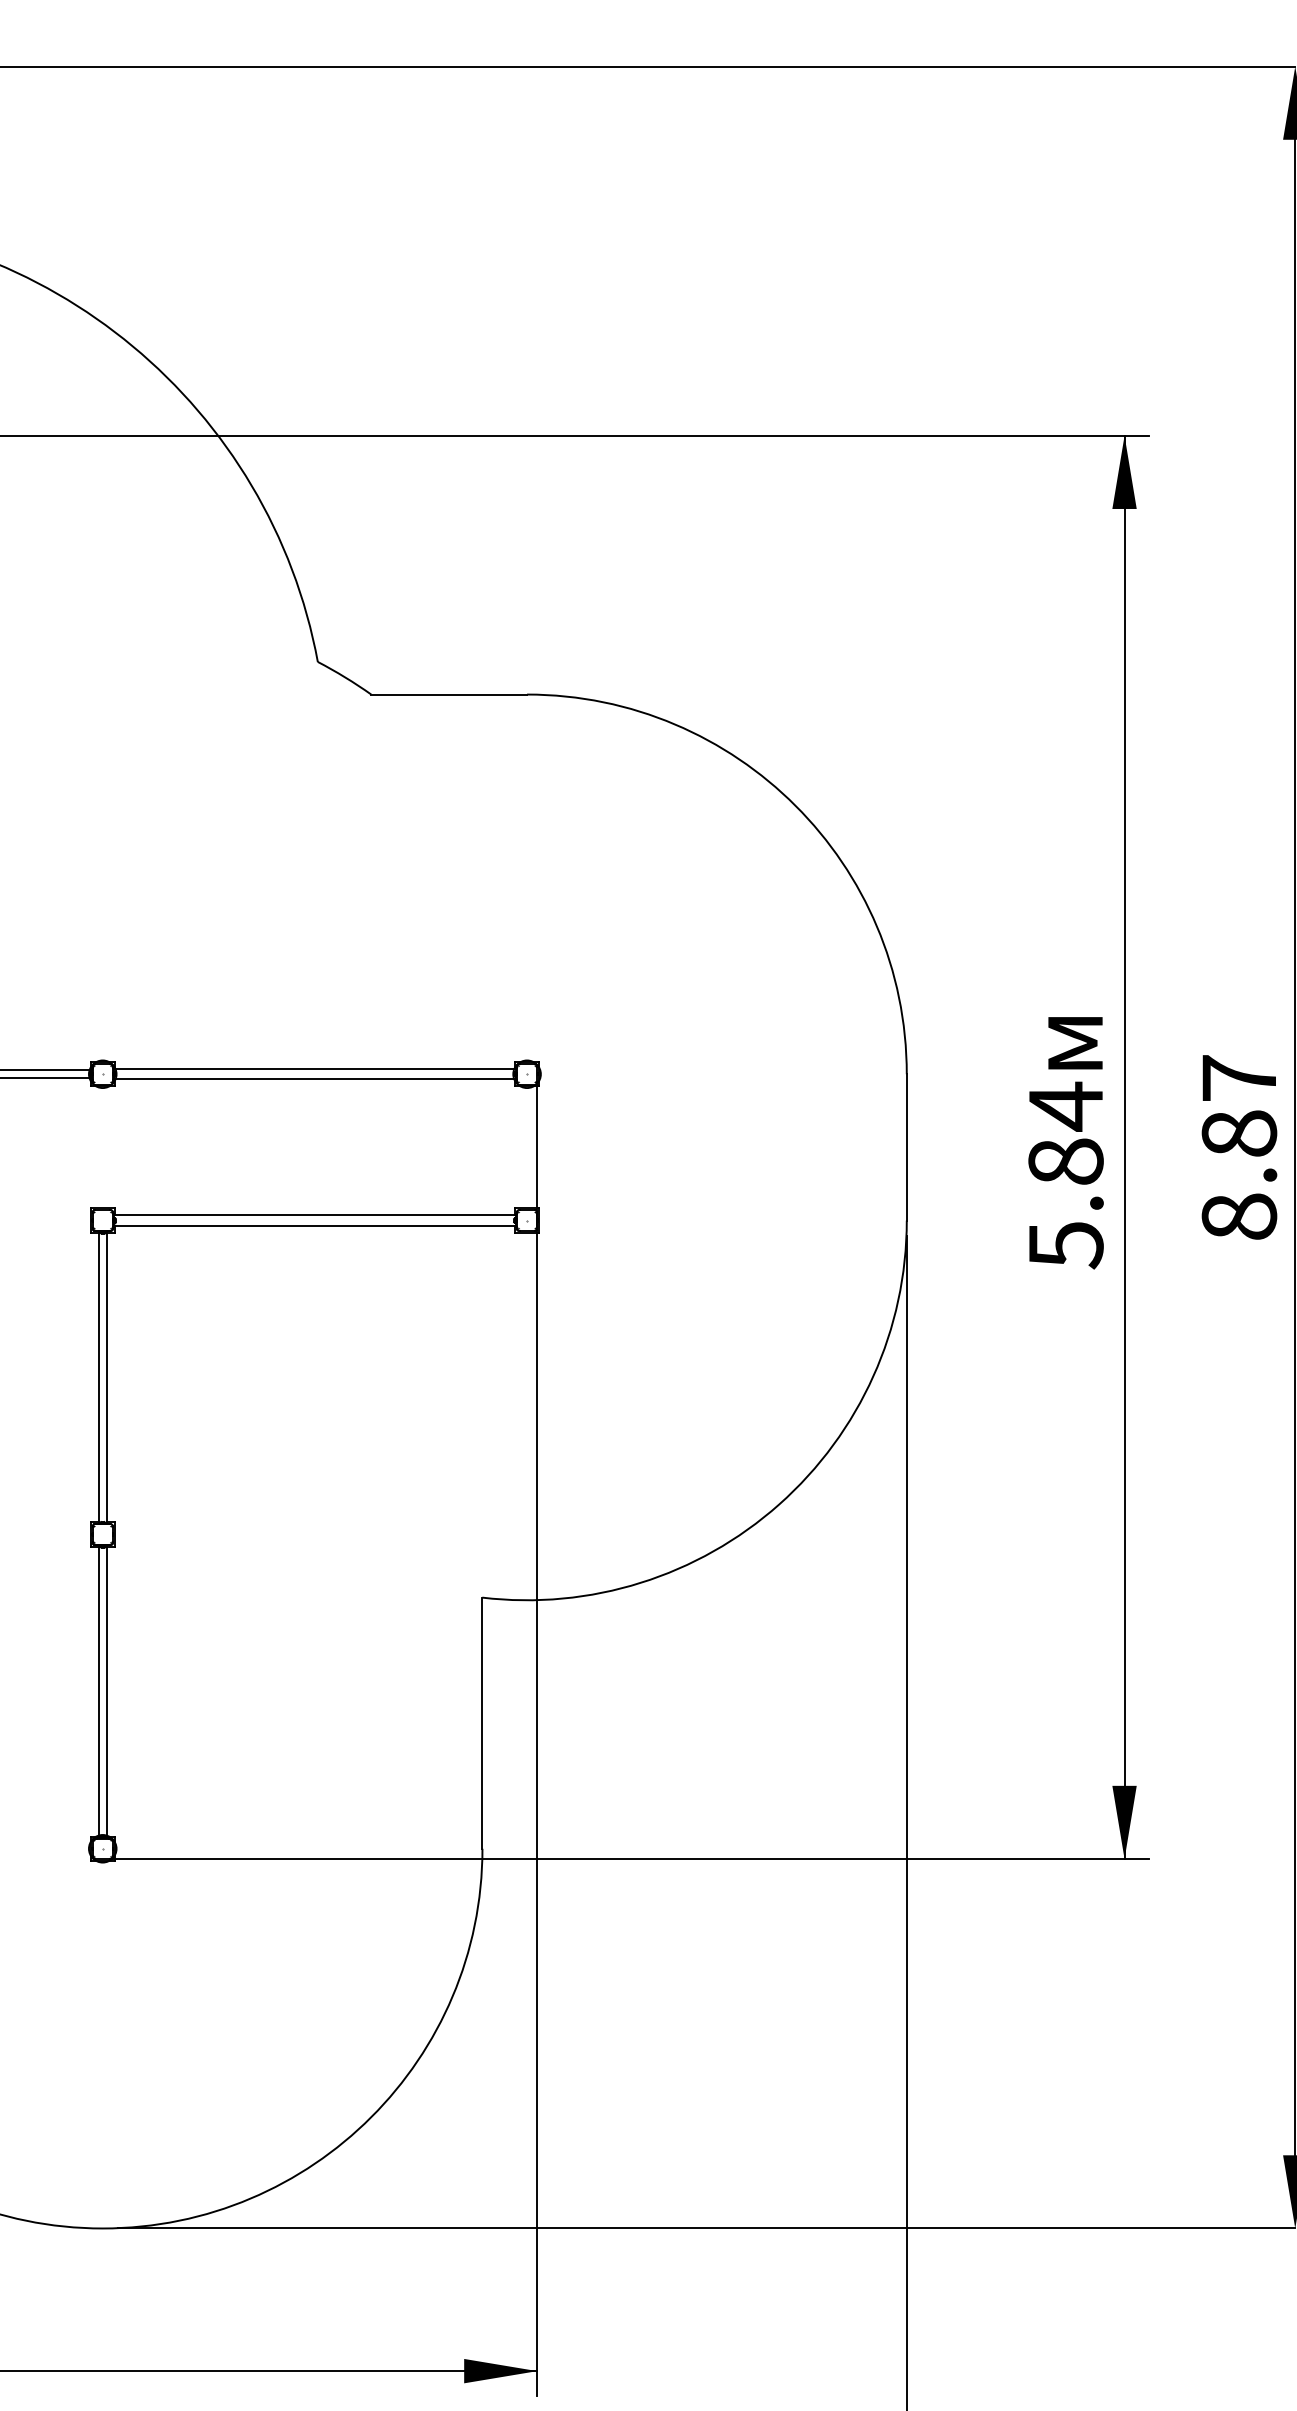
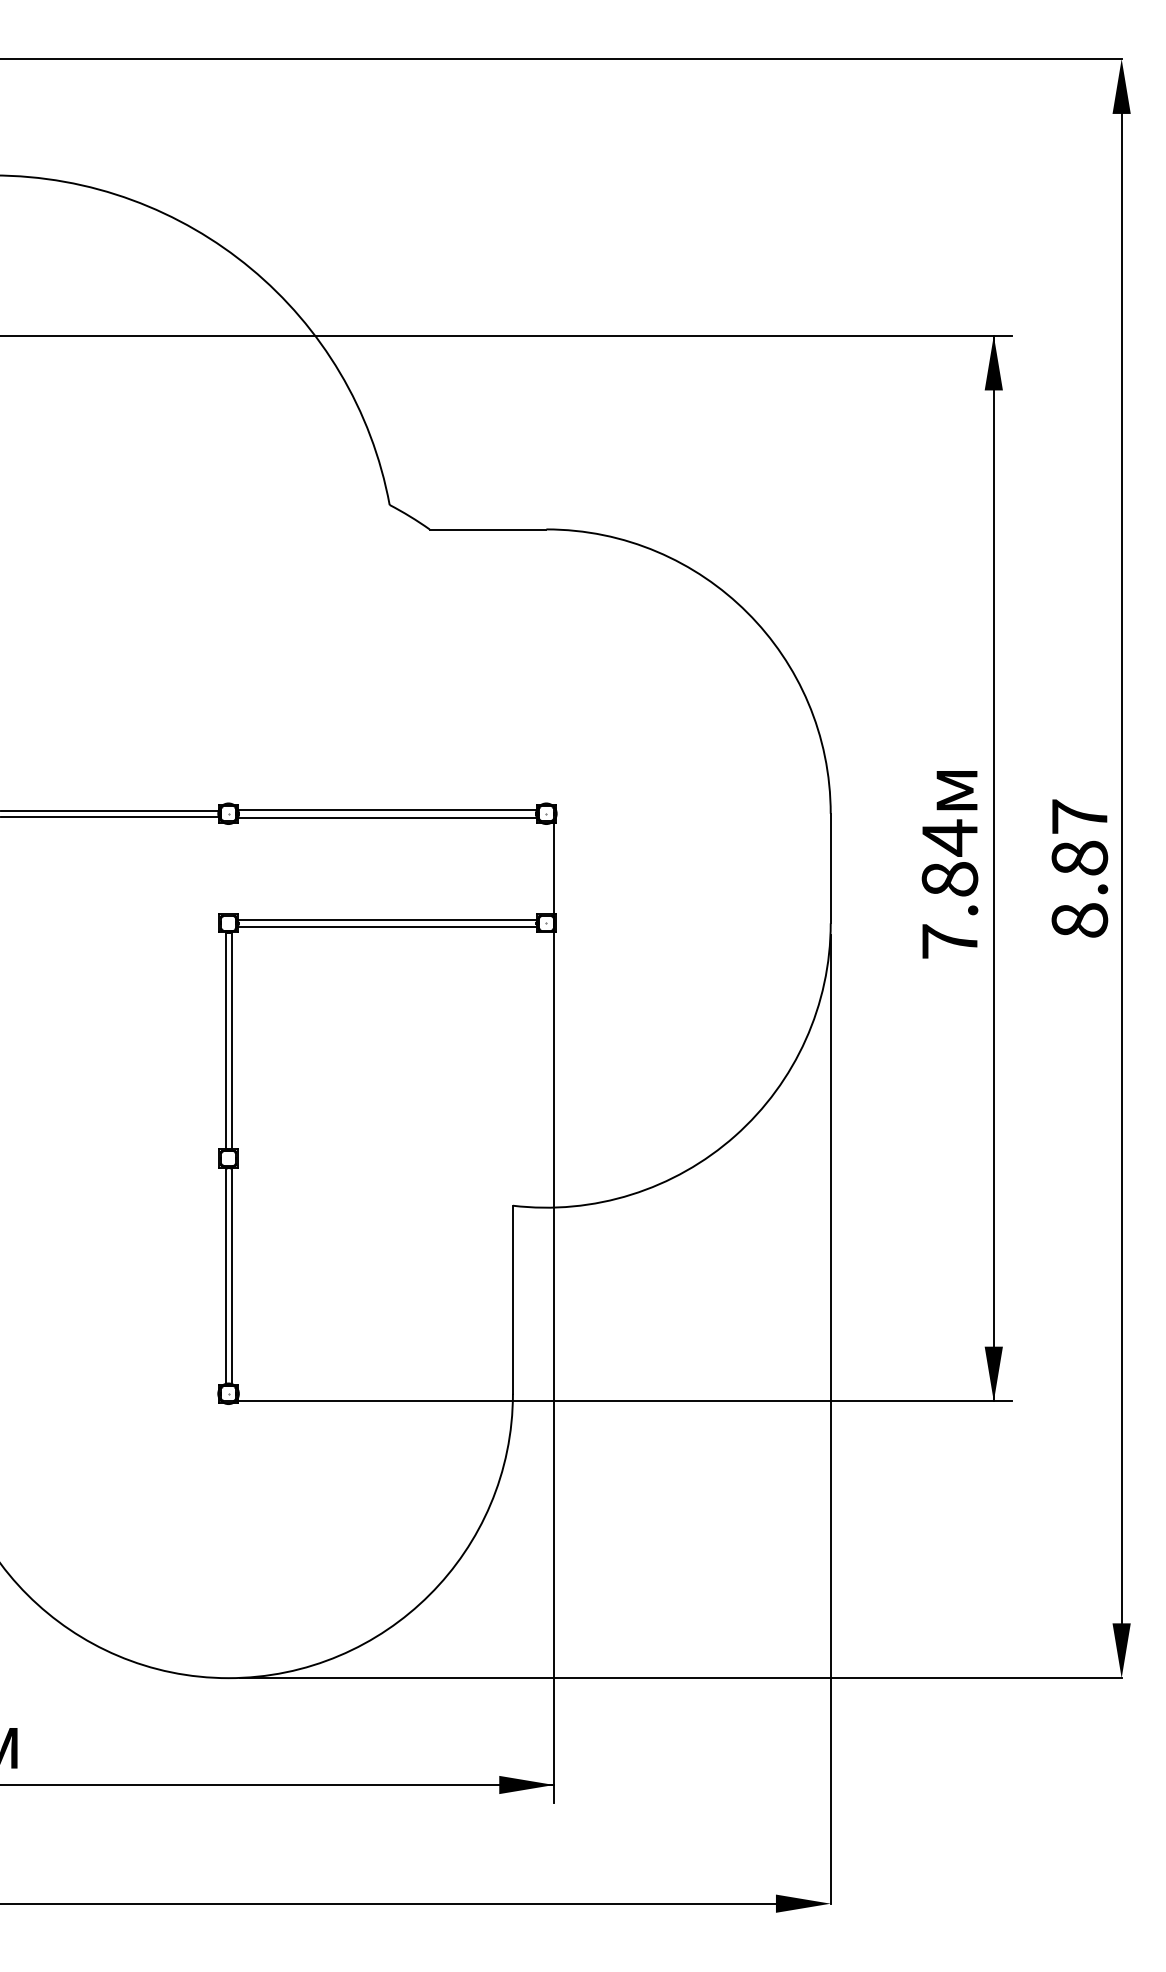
text: (1066, 1244) -> (950, 941), 5.84 -> 7.84

